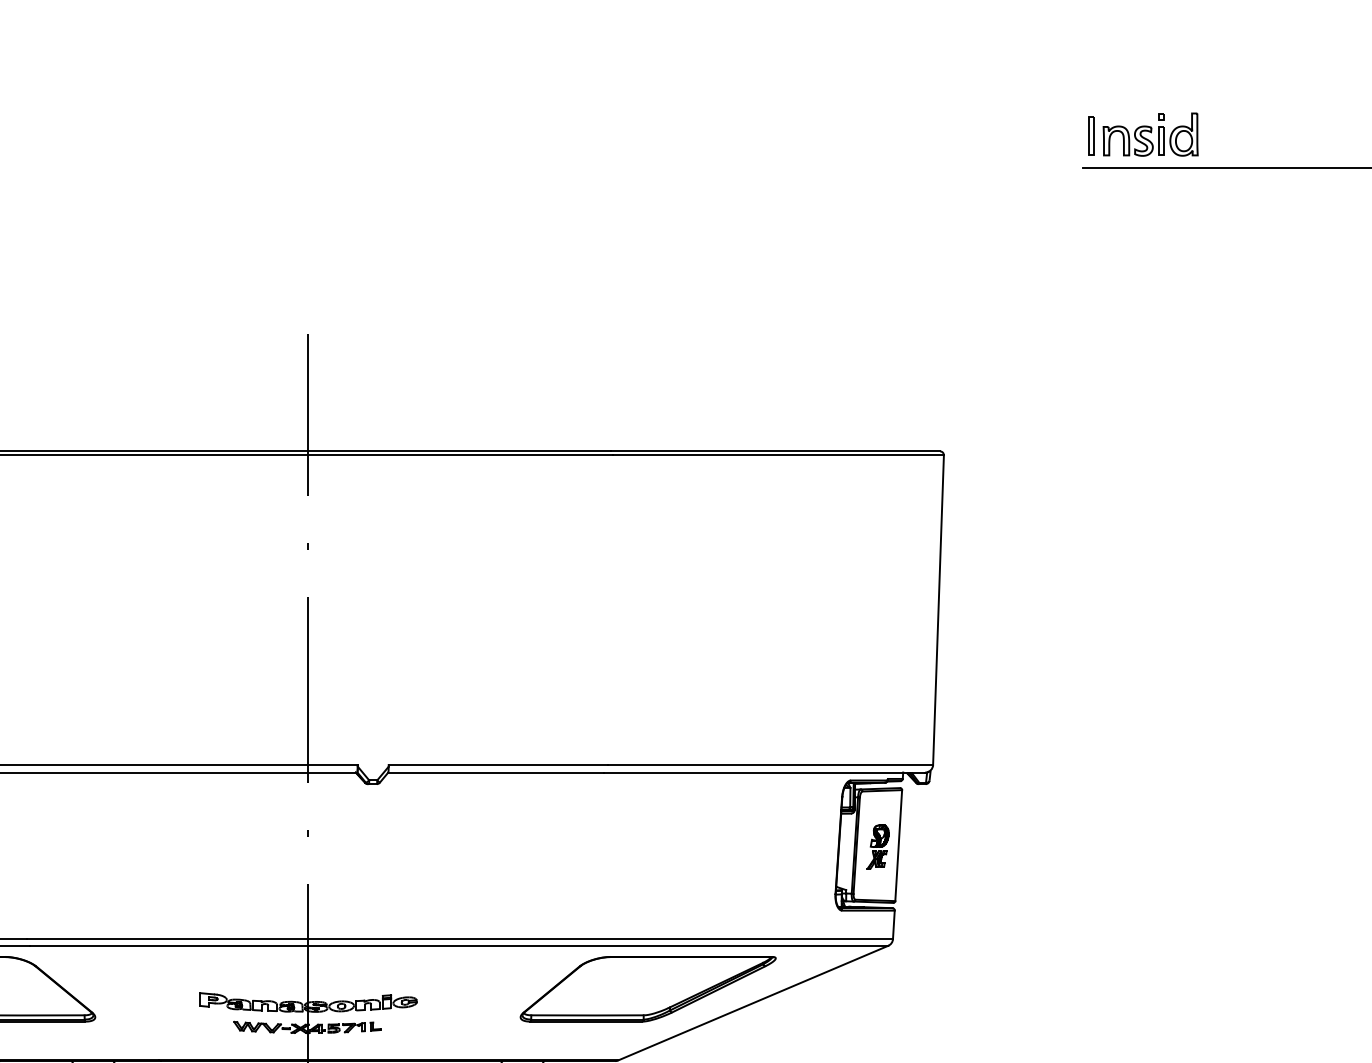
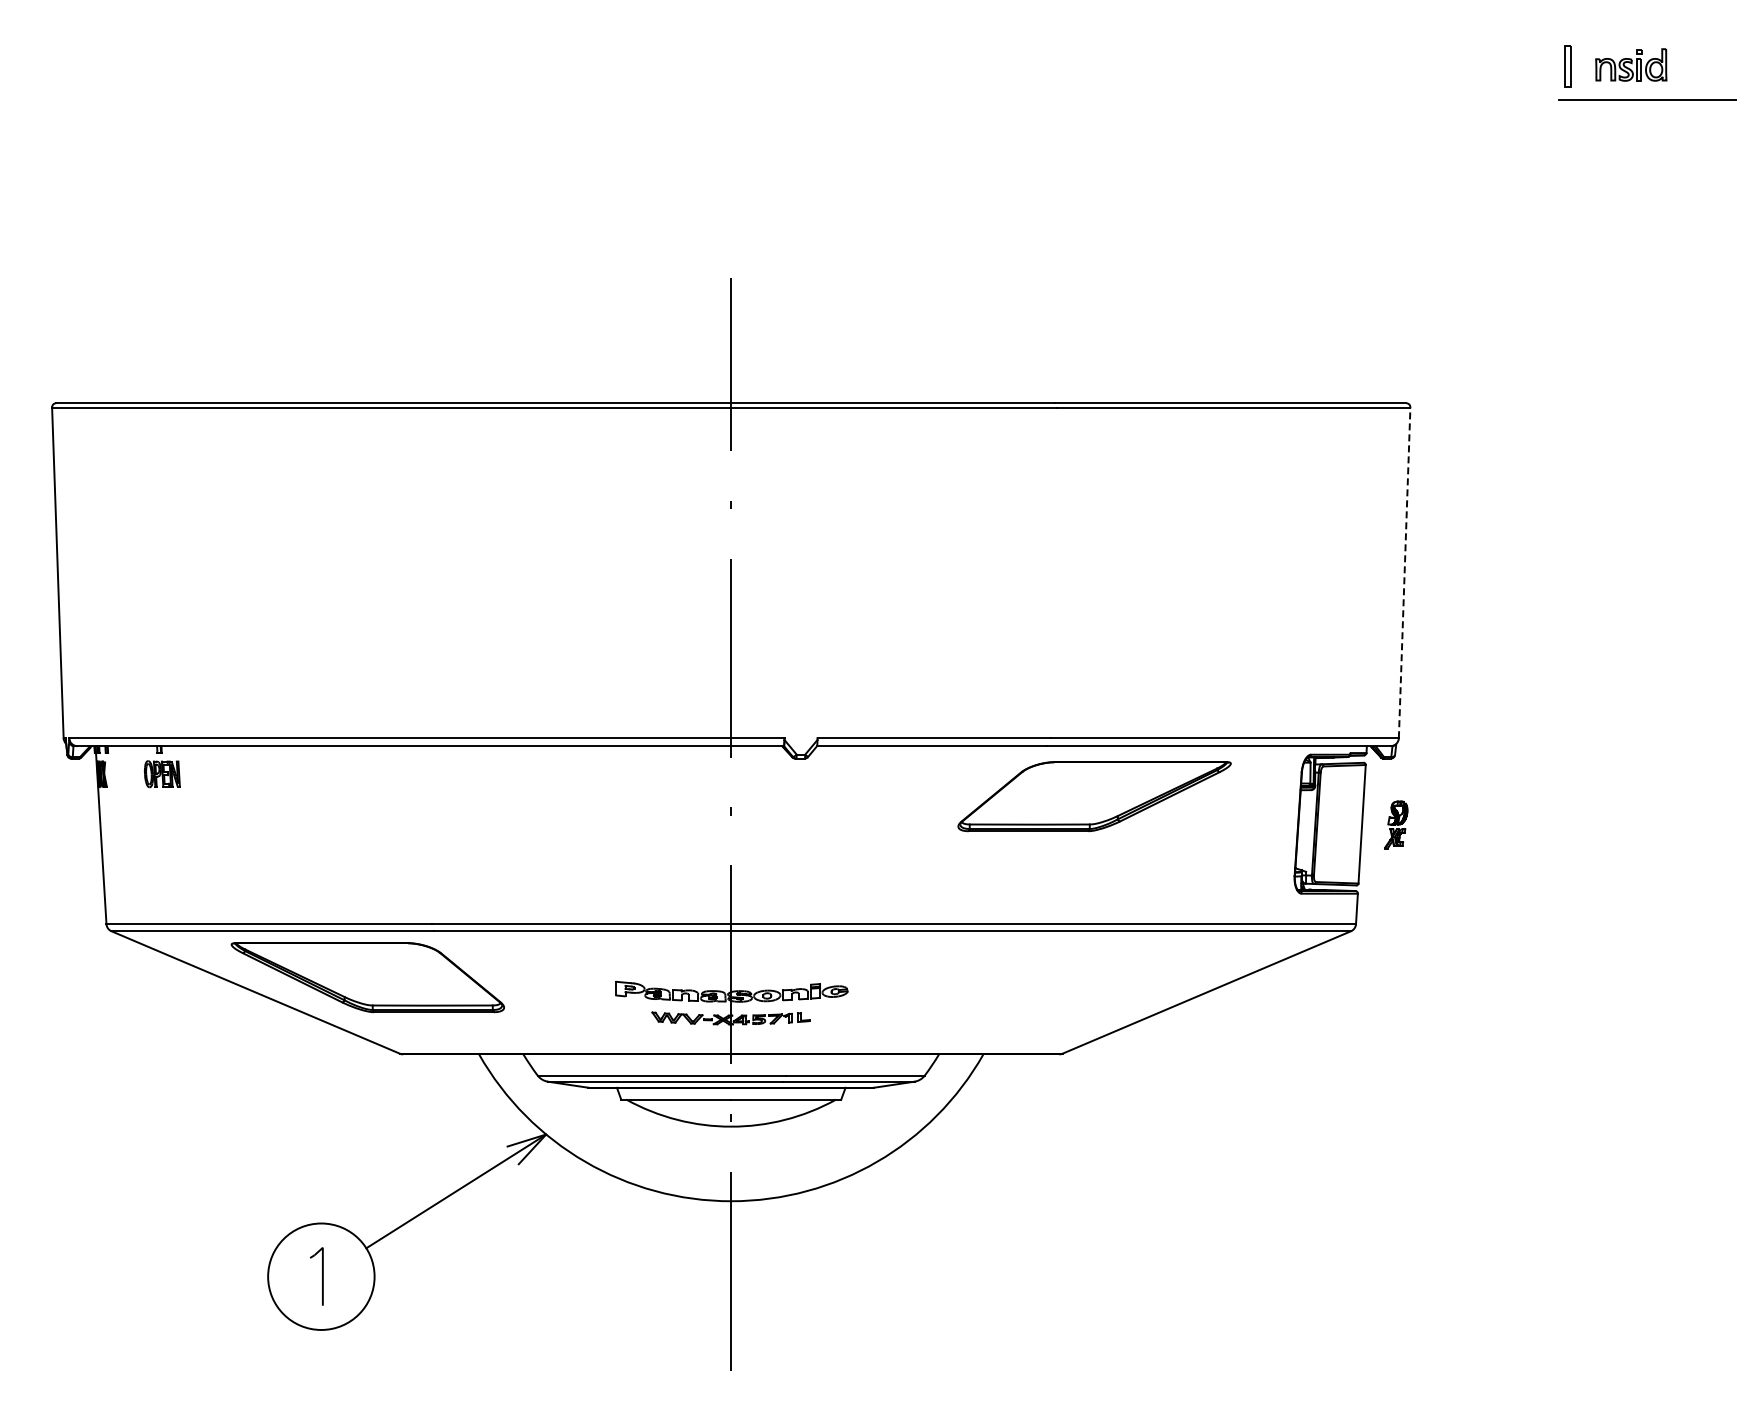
part: (1150, 134) -> (1631, 64), size x0.7
line: (938, 609) -> (1404, 572), solid -> dashed
part: (878, 846) -> (1396, 824), moved
part: (648, 989) -> (1094, 796), moved

